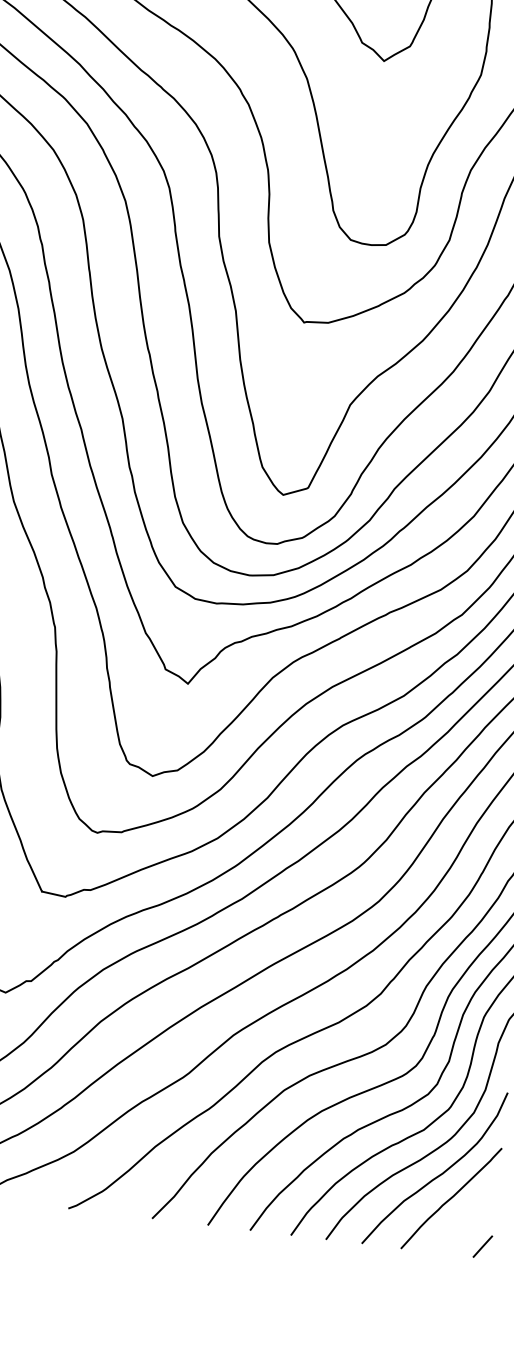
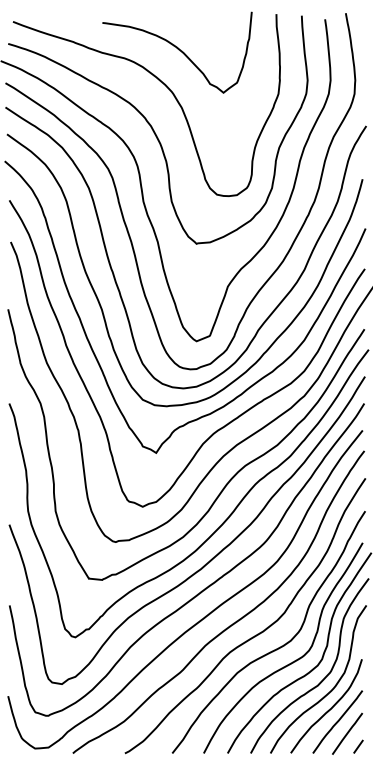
line: (466, 1220) -> (347, 733), added

